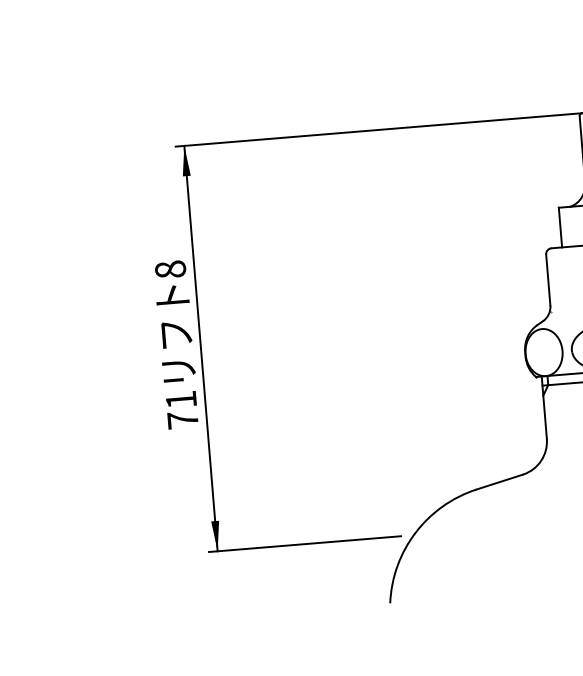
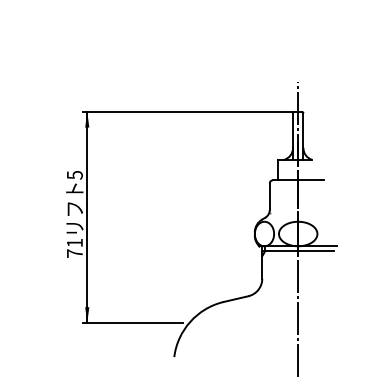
text: (169, 268) -> (74, 174), 8 -> 5

